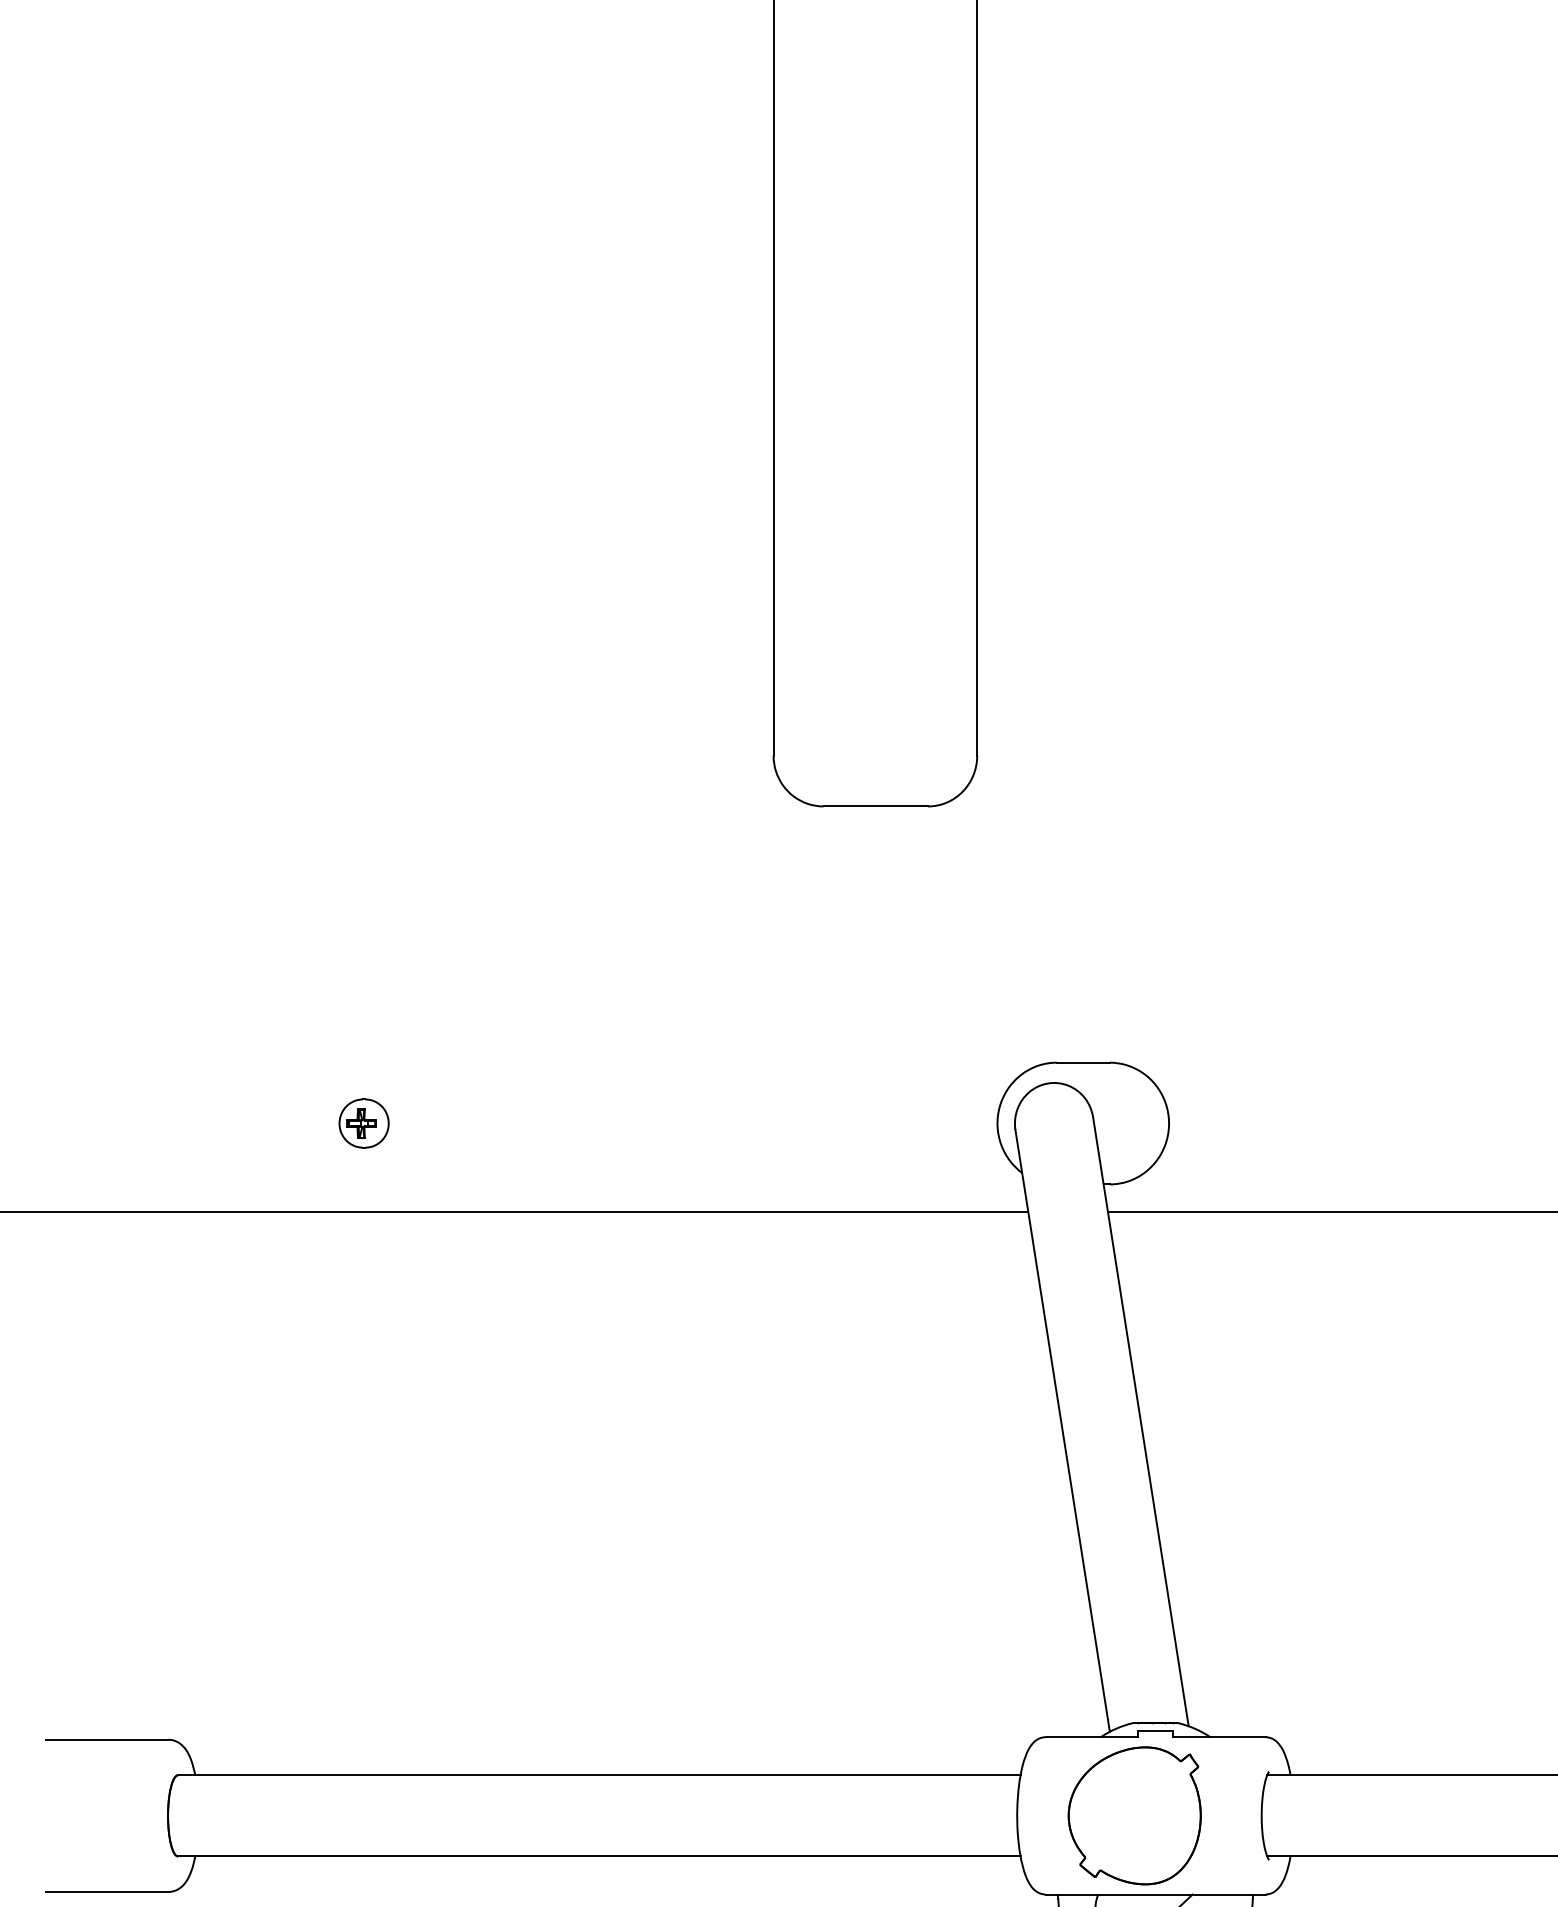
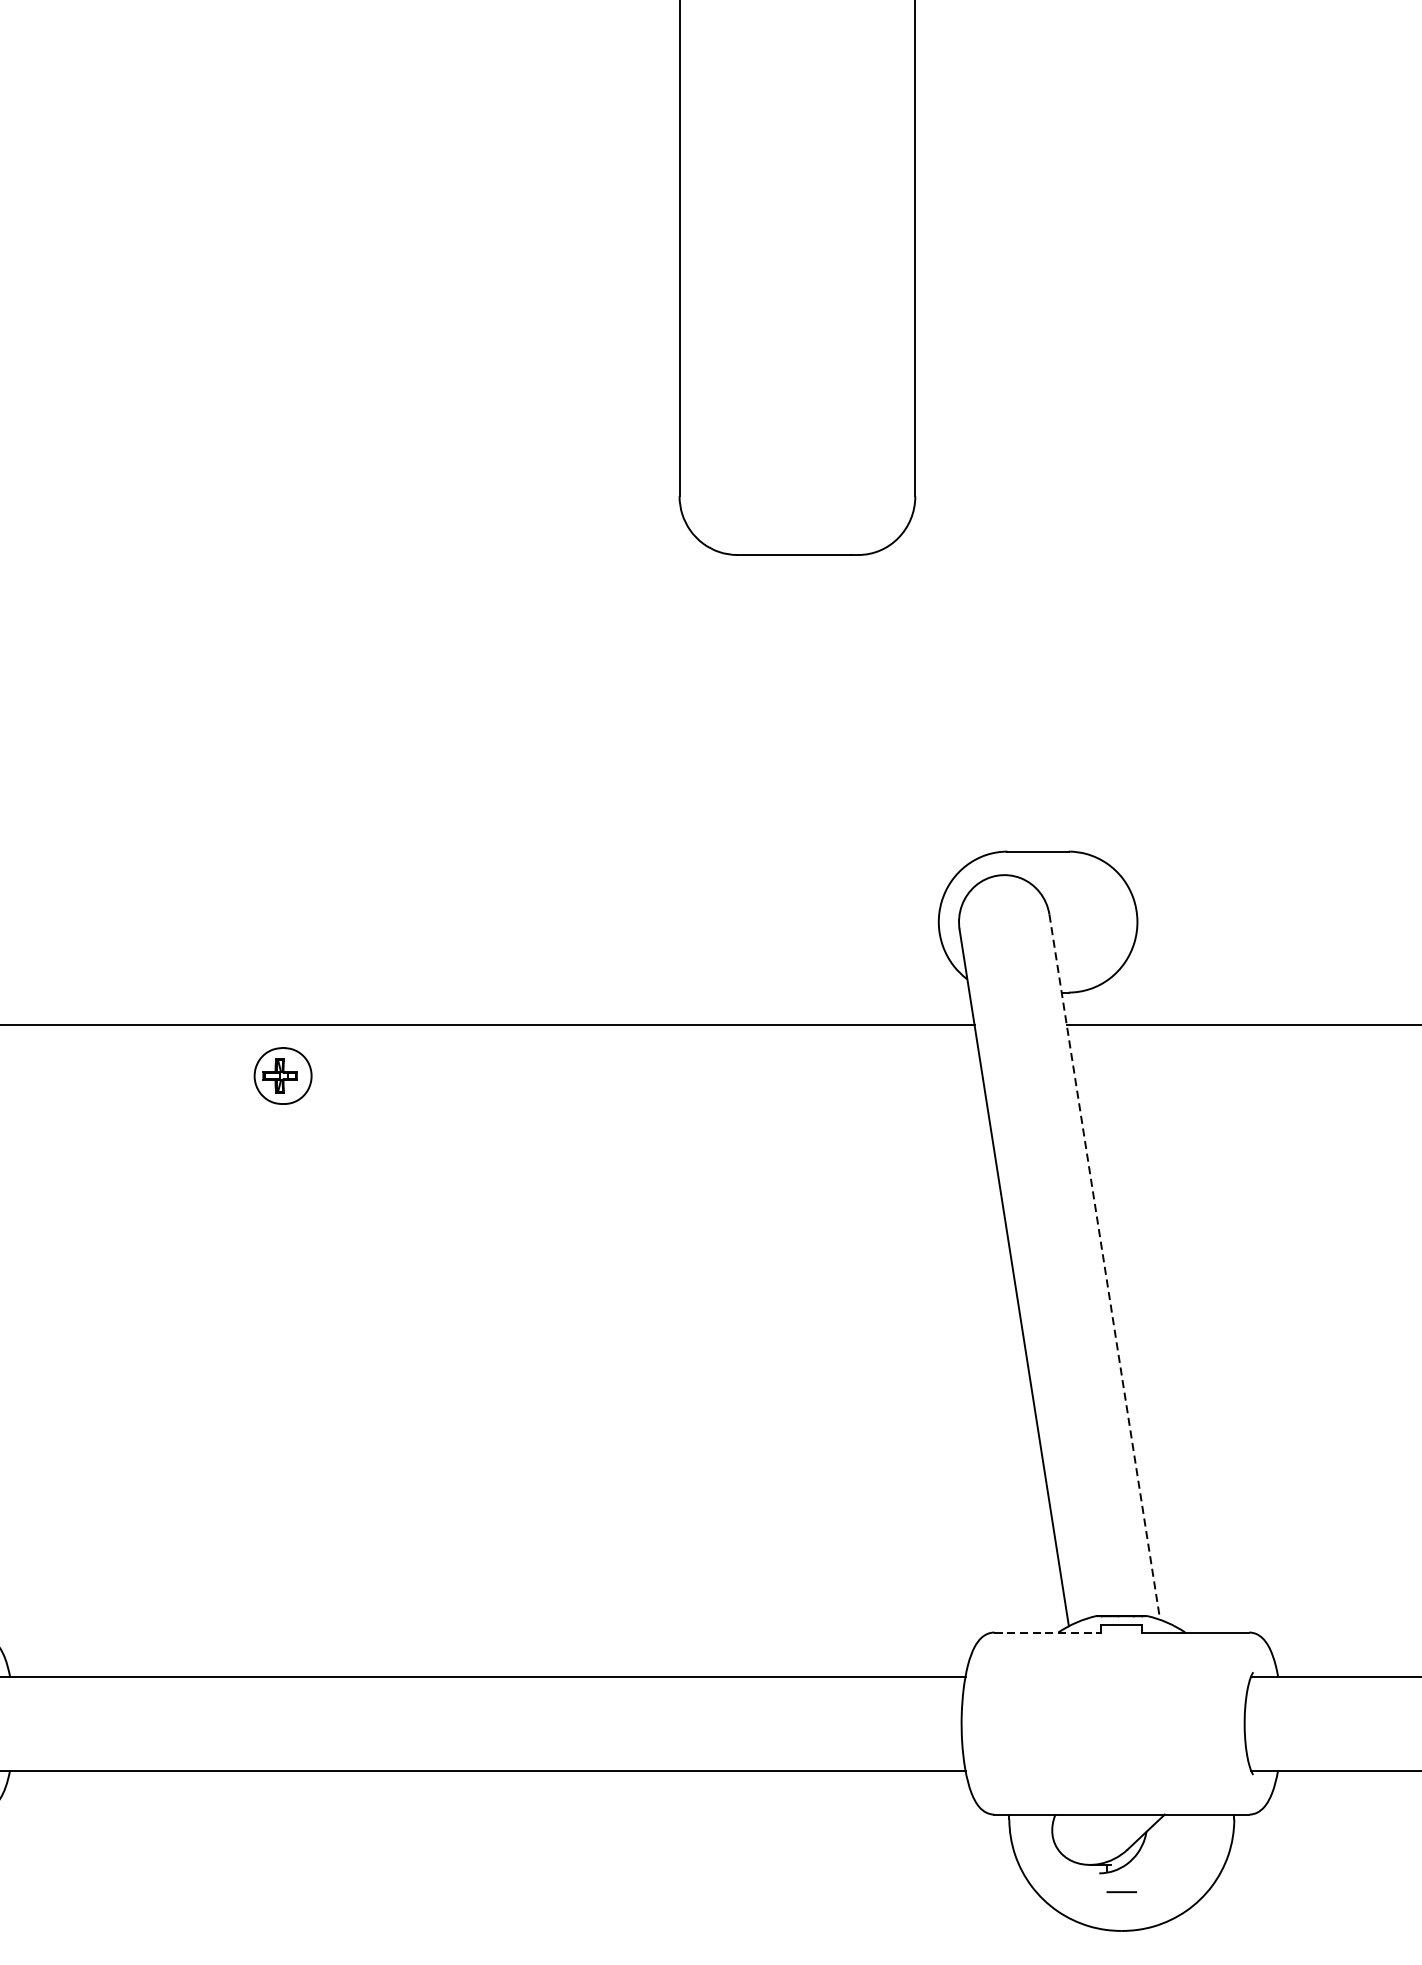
part: (363, 1123) -> (282, 1076), moved
line: (1140, 1422) -> (1104, 1268), solid -> dashed
line: (1092, 1737) -> (1048, 1632), solid -> dashed
part: (1134, 1815) -> (1097, 1723), removed

